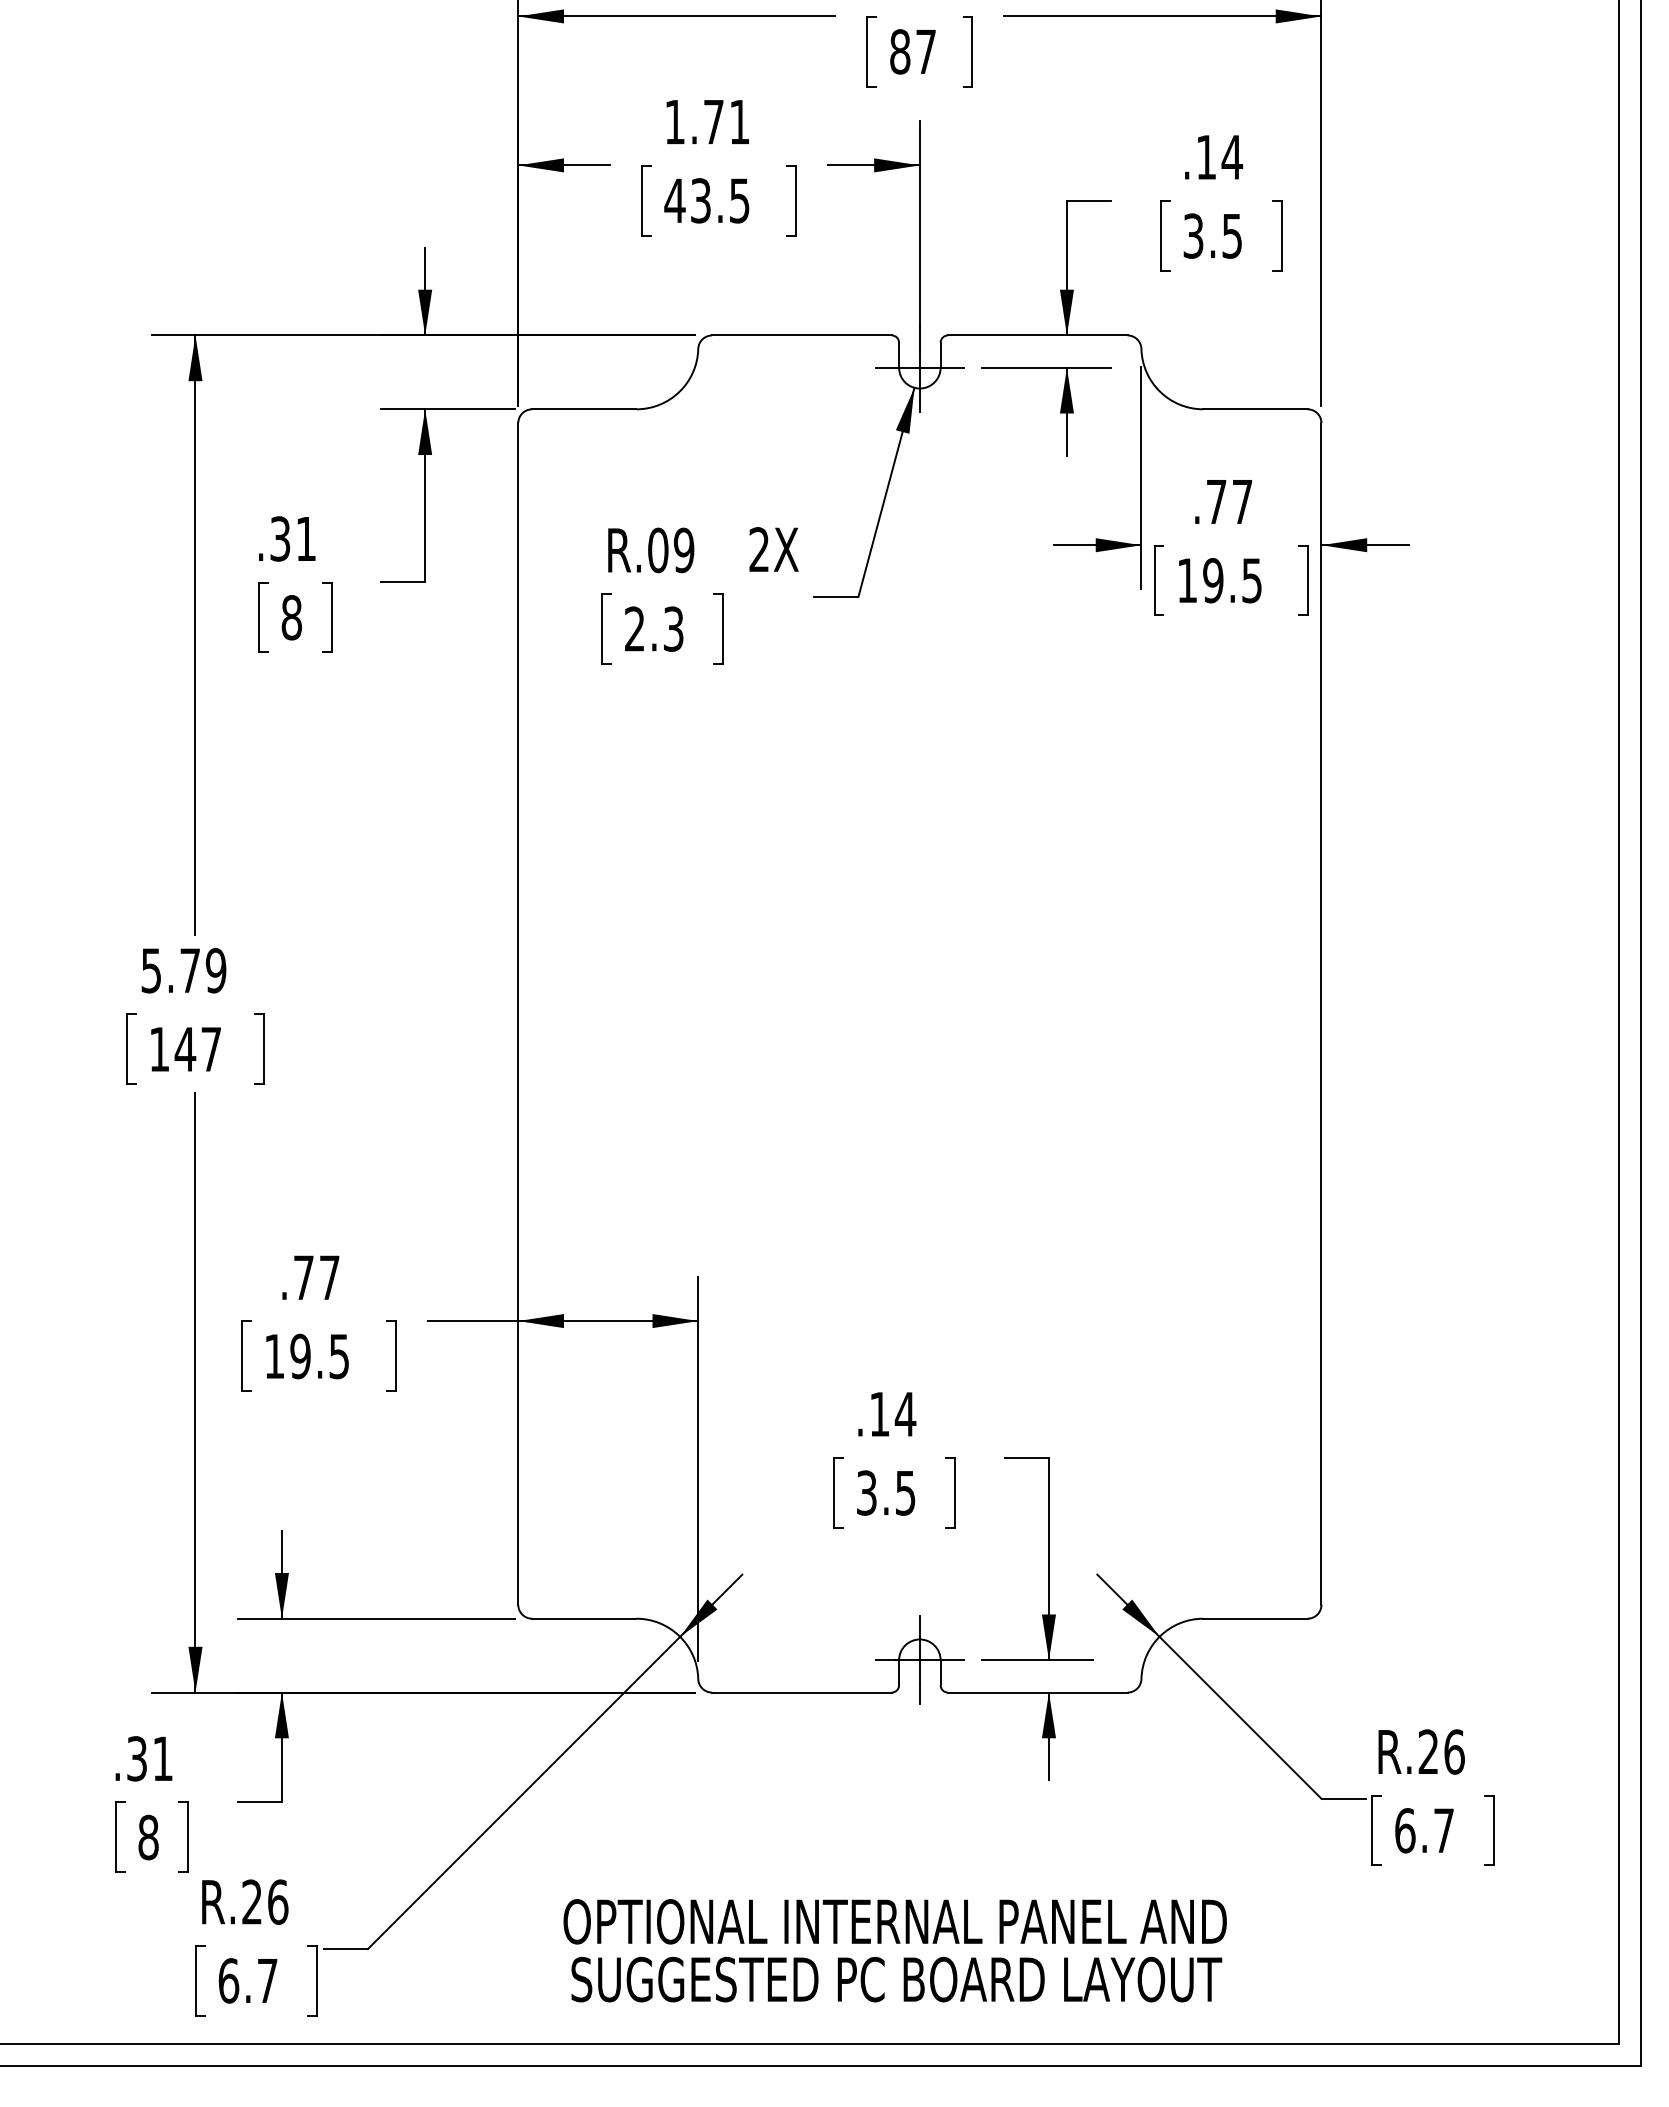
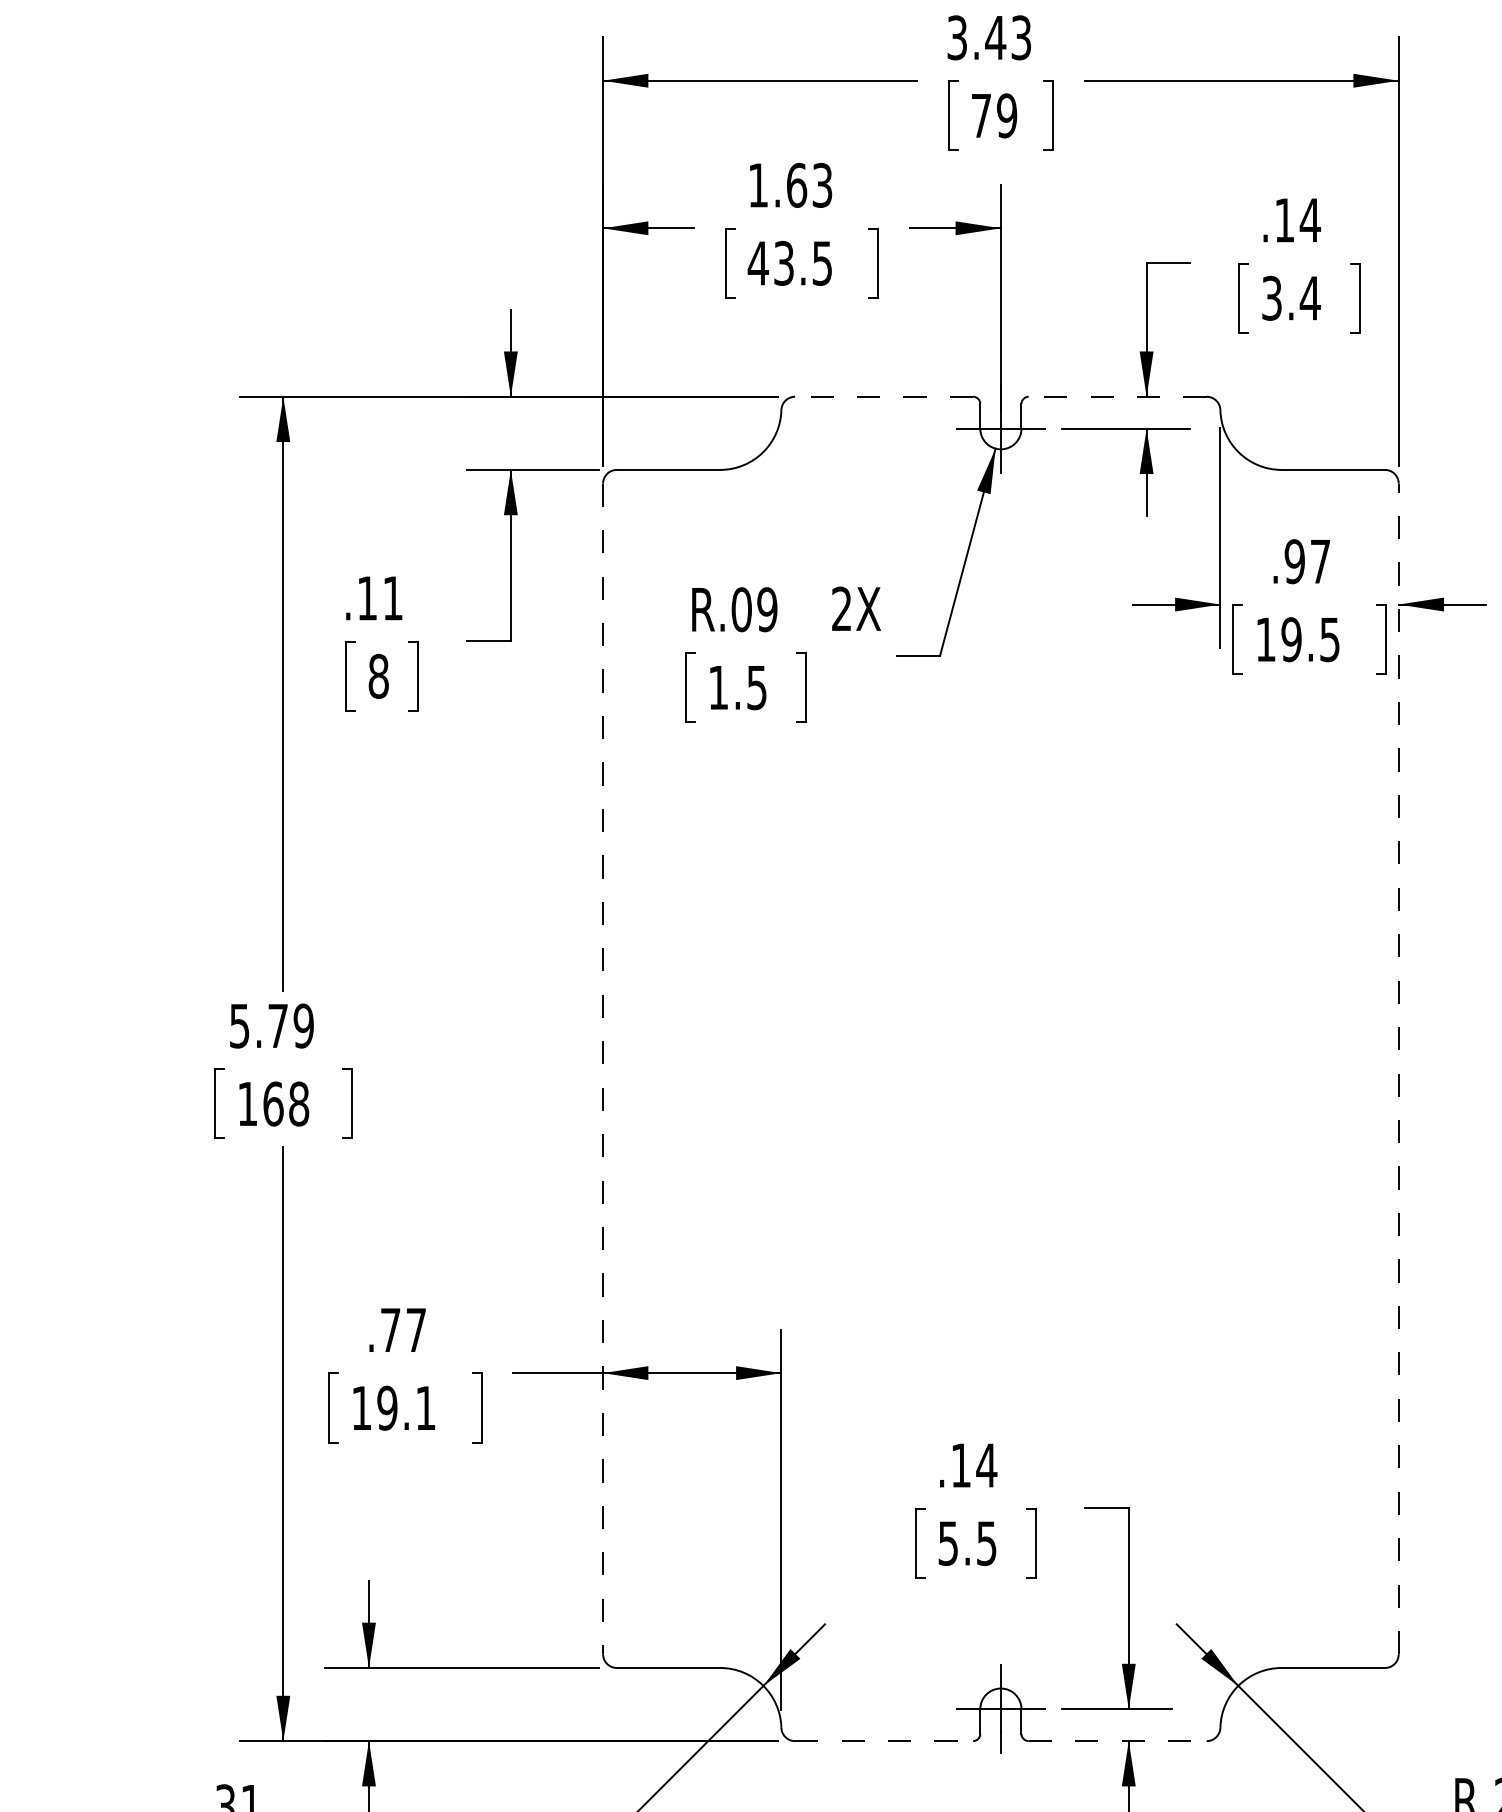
text: (913, 51) -> (994, 115), 87 -> 79
text: (726, 121) -> (809, 184), 1.71 -> 1.63
text: (1232, 236) -> (1310, 298), 3.5 -> 3.4
line: (801, 335) -> (883, 396), solid -> dashed
line: (1037, 335) -> (1117, 396), solid -> dashed
text: (1216, 501) -> (1294, 561), .77 -> .97
text: (280, 538) -> (367, 597), .31 -> .11
text: (654, 628) -> (738, 687), 2.3 -> 1.5
line: (518, 1014) -> (603, 1069), solid -> dashed
line: (1321, 1014) -> (1398, 1069), solid -> dashed
text: (197, 1049) -> (285, 1104), 147 -> 168
text: (338, 1356) -> (425, 1408), 19.5 -> 19.1
text: (866, 1492) -> (948, 1542), 3.5 -> 5.5
line: (801, 1692) -> (883, 1741), solid -> dashed
line: (1037, 1692) -> (1117, 1741), solid -> dashed

